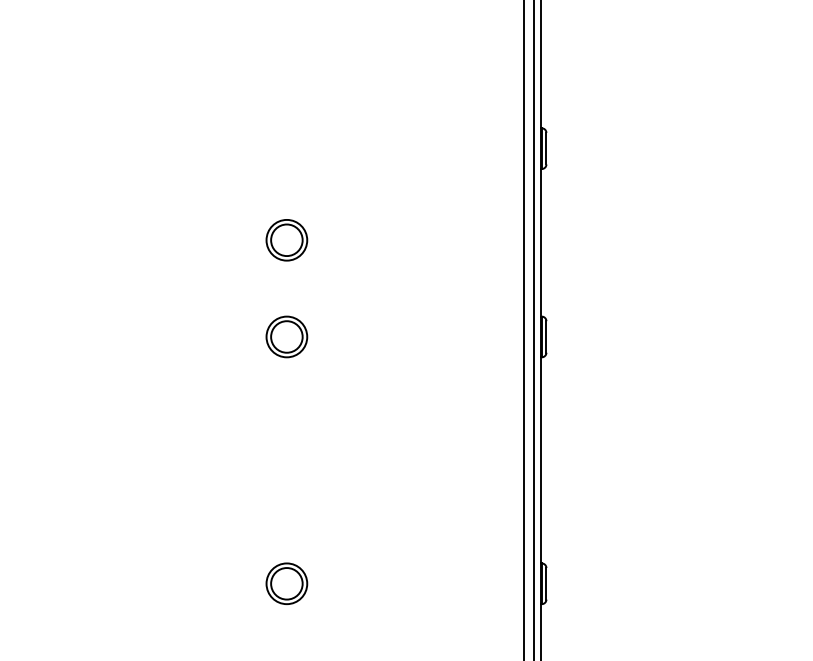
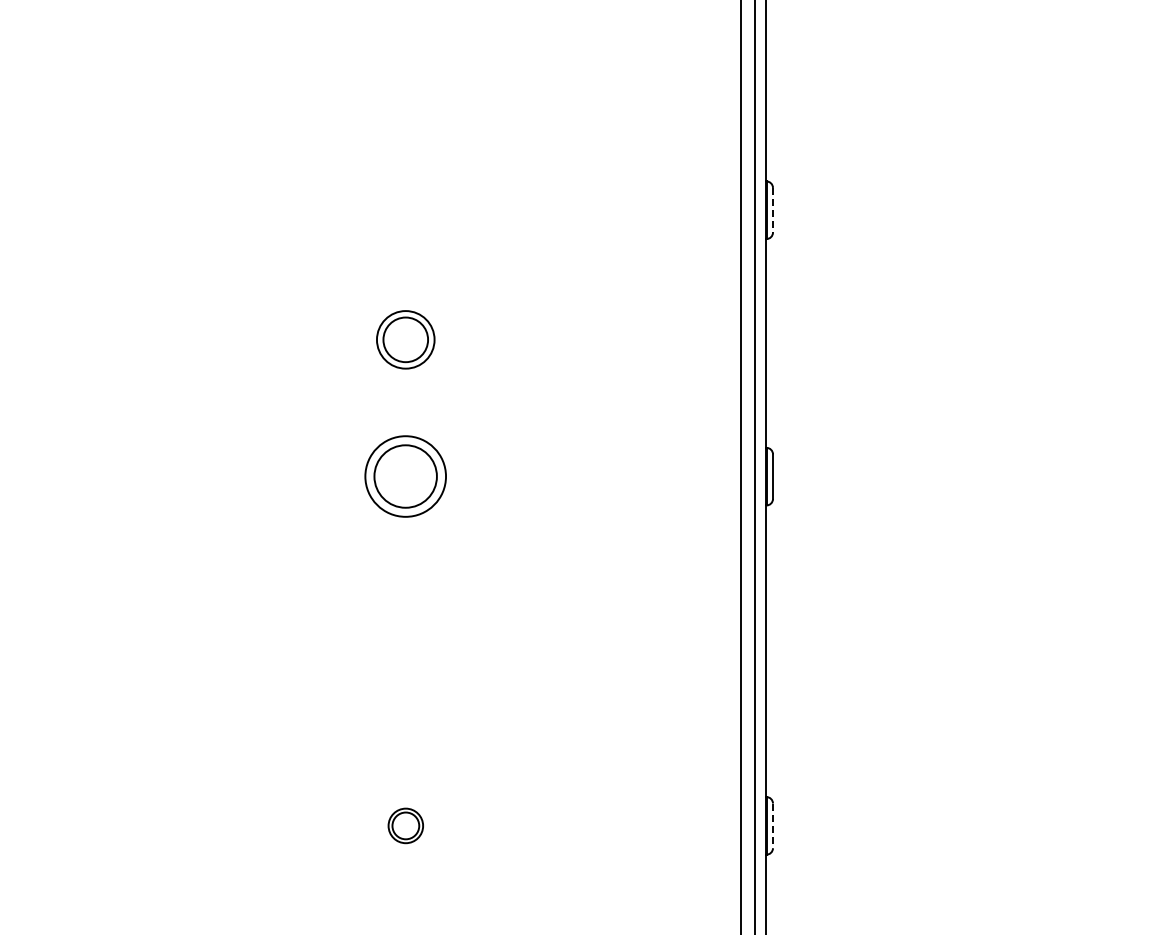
line: (546, 148) -> (773, 210), solid -> dashed
part: (286, 336) -> (405, 476), size x1.4
part: (286, 583) -> (405, 825), size x0.6
line: (546, 584) -> (773, 826), solid -> dashed

